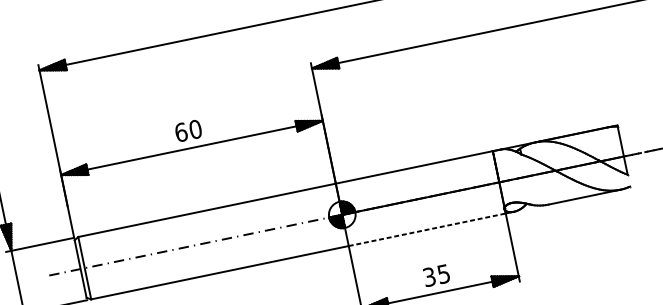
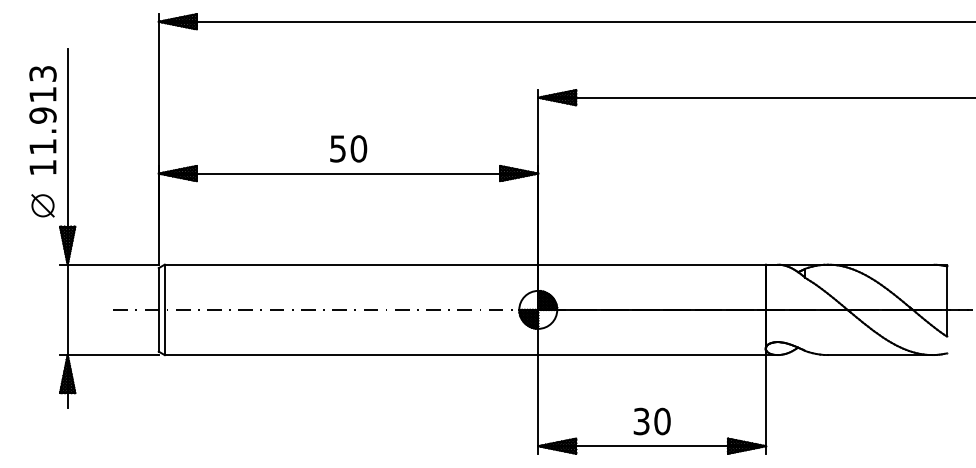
text: (181, 132) -> (338, 148), 60 -> 50
line: (427, 229) -> (652, 355), dashed -> solid
text: (443, 274) -> (662, 421), 35 -> 30

